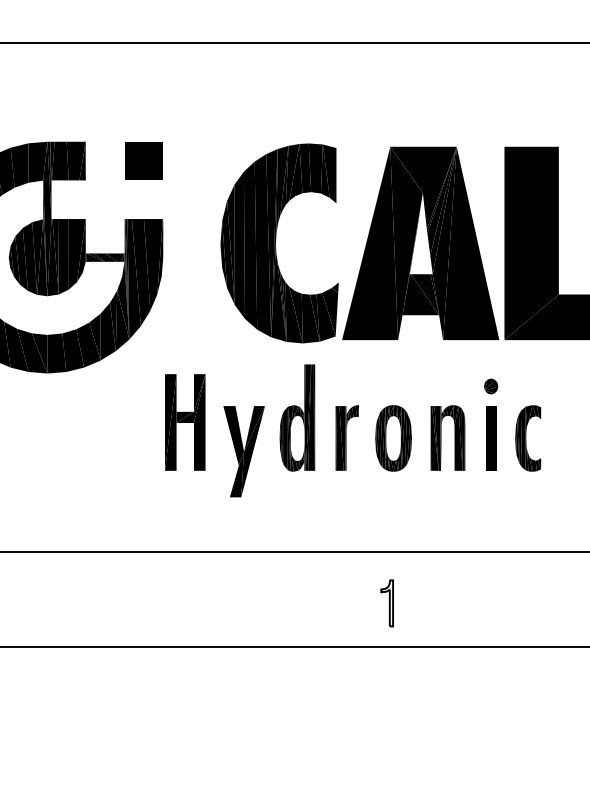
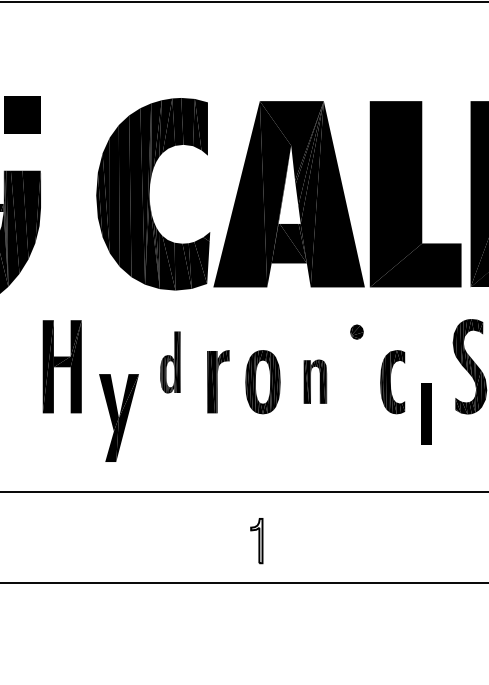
part: (297, 417) -> (170, 361), size x0.6
part: (447, 437) -> (314, 381), size x0.7
part: (491, 438) -> (426, 414), moved
part: (243, 451) -> (118, 417), moved

